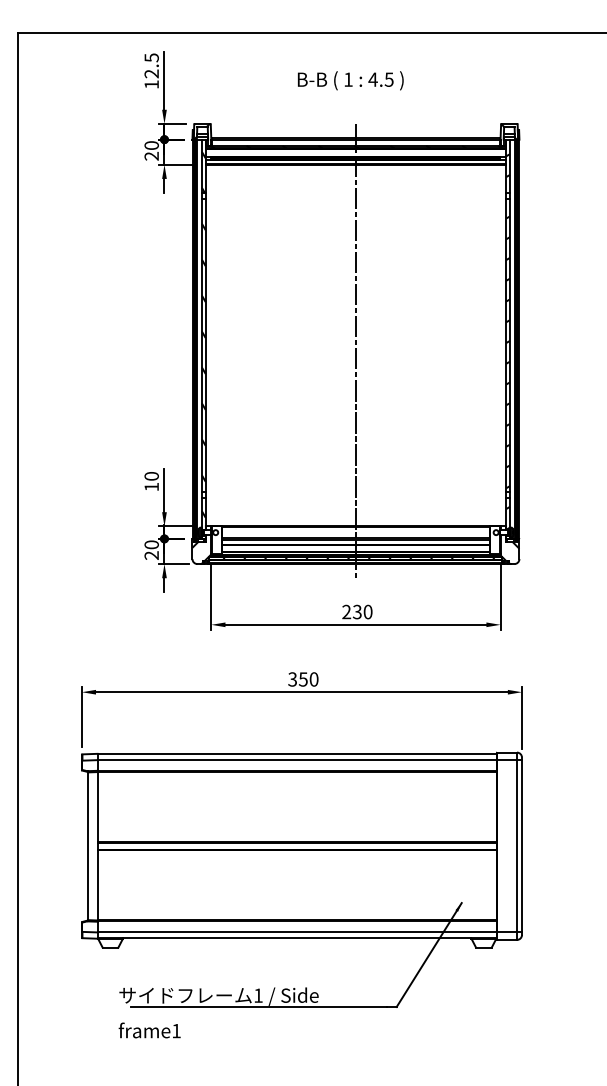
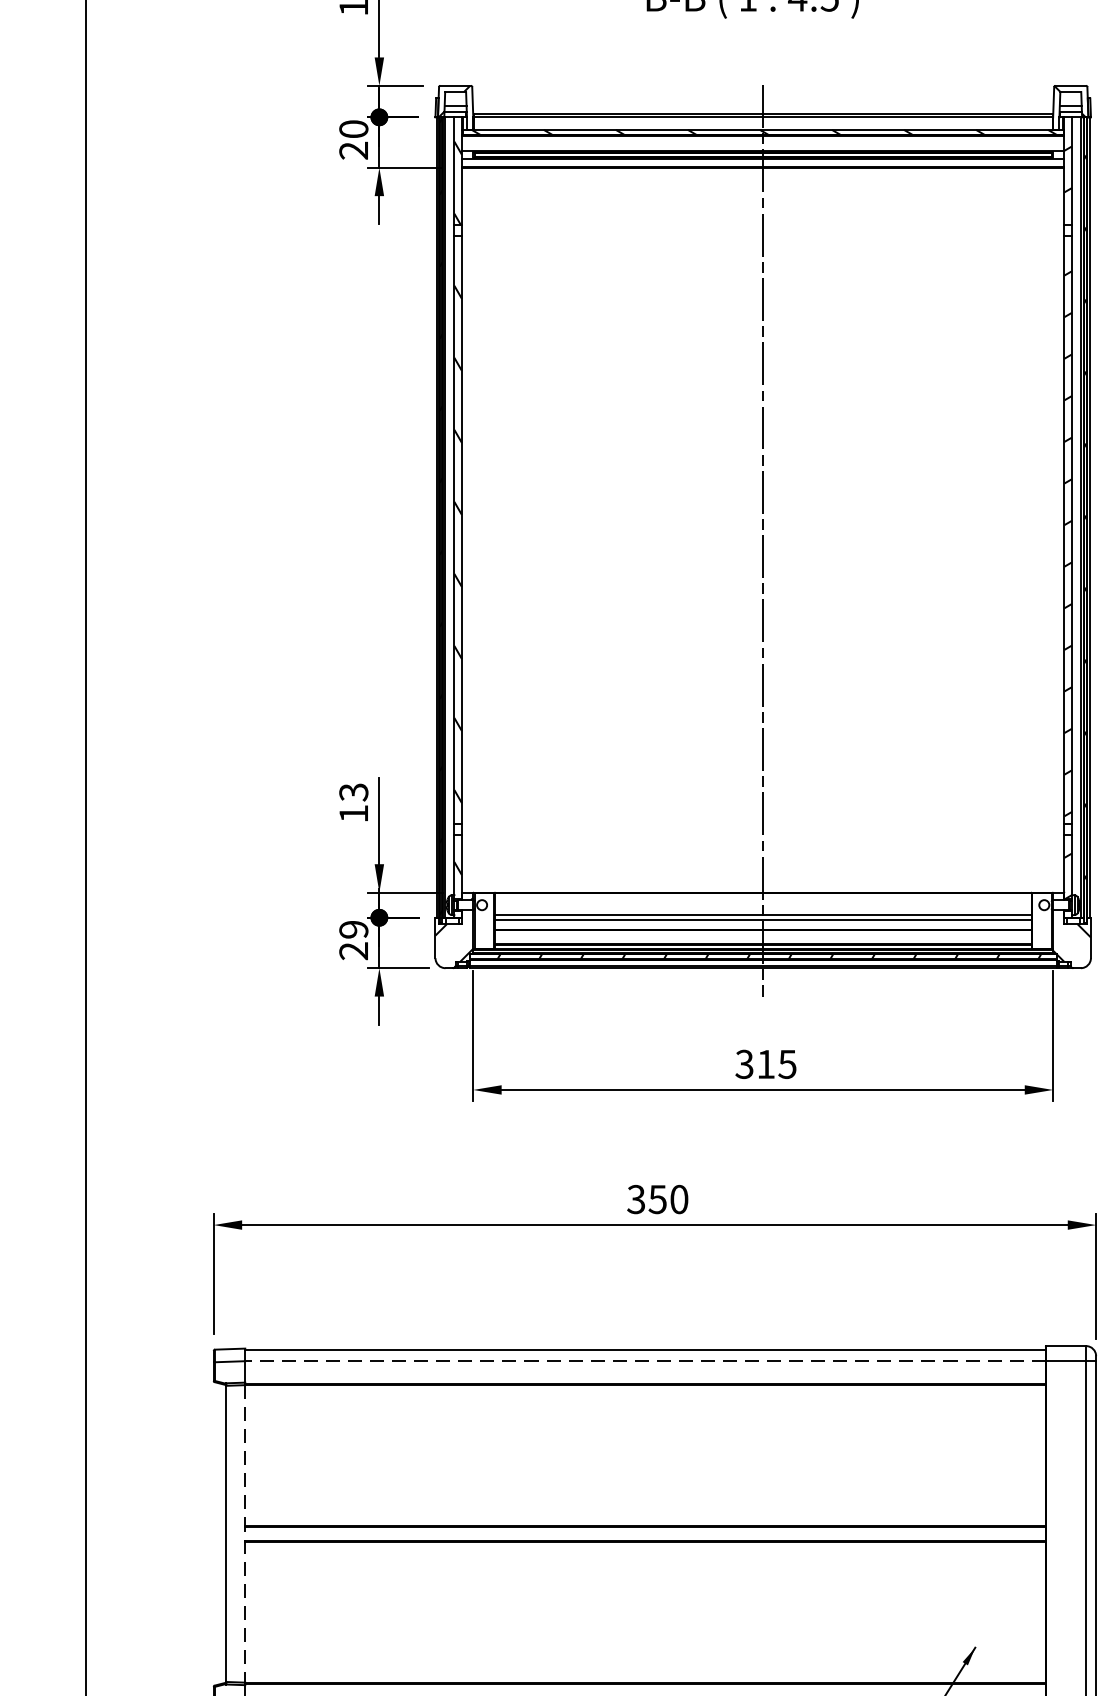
text: (151, 476) -> (353, 792), 10 -> 13
text: (151, 544) -> (353, 928), 20 -> 29
text: (357, 611) -> (766, 1063), 230 -> 315
line: (297, 760) -> (646, 1361), solid -> dashed
line: (97, 846) -> (245, 1534), solid -> dashed

